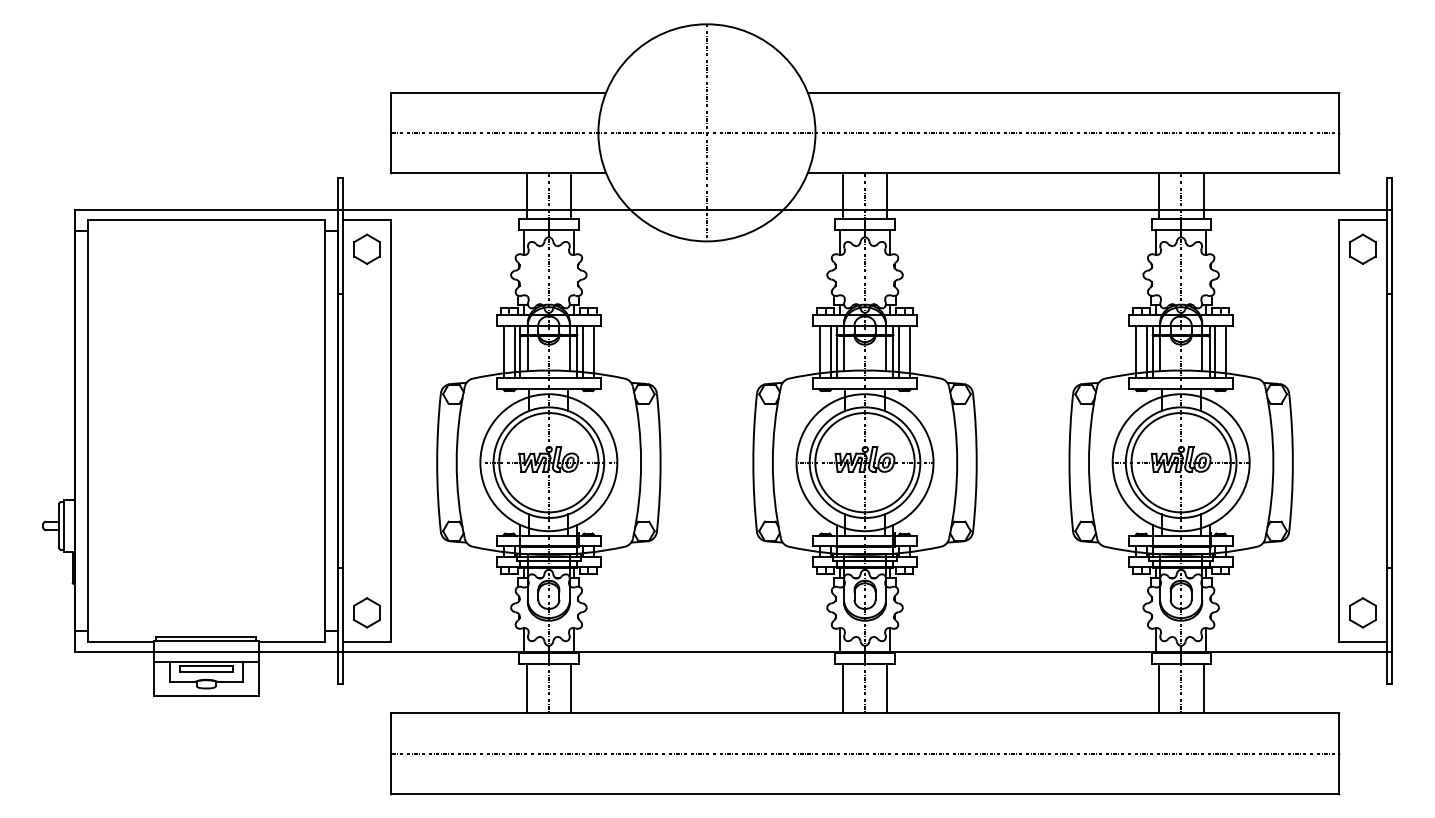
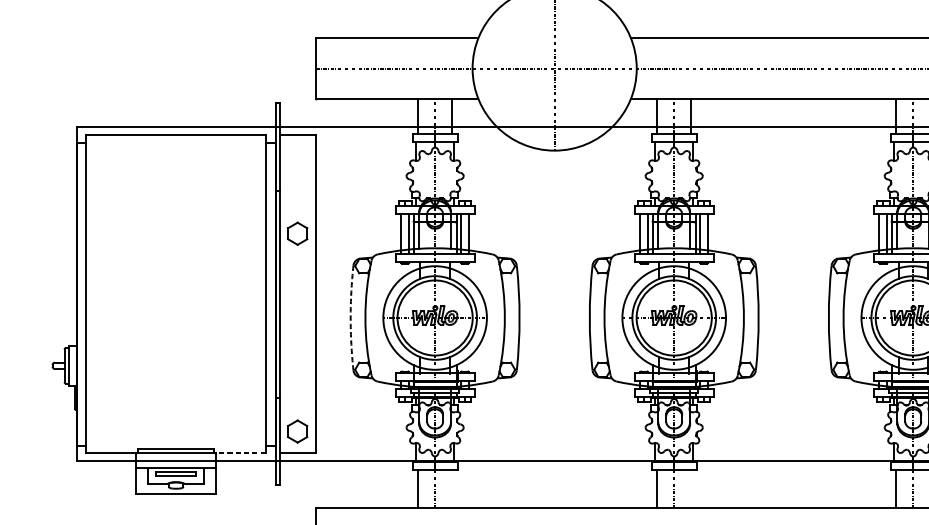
part: (366, 248) -> (297, 233), moved
arc: (437, 462) -> (350, 317), solid -> dashed
line: (292, 641) -> (241, 453), solid -> dashed
line: (571, 688) -> (452, 488), removed
line: (887, 688) -> (691, 488), removed

